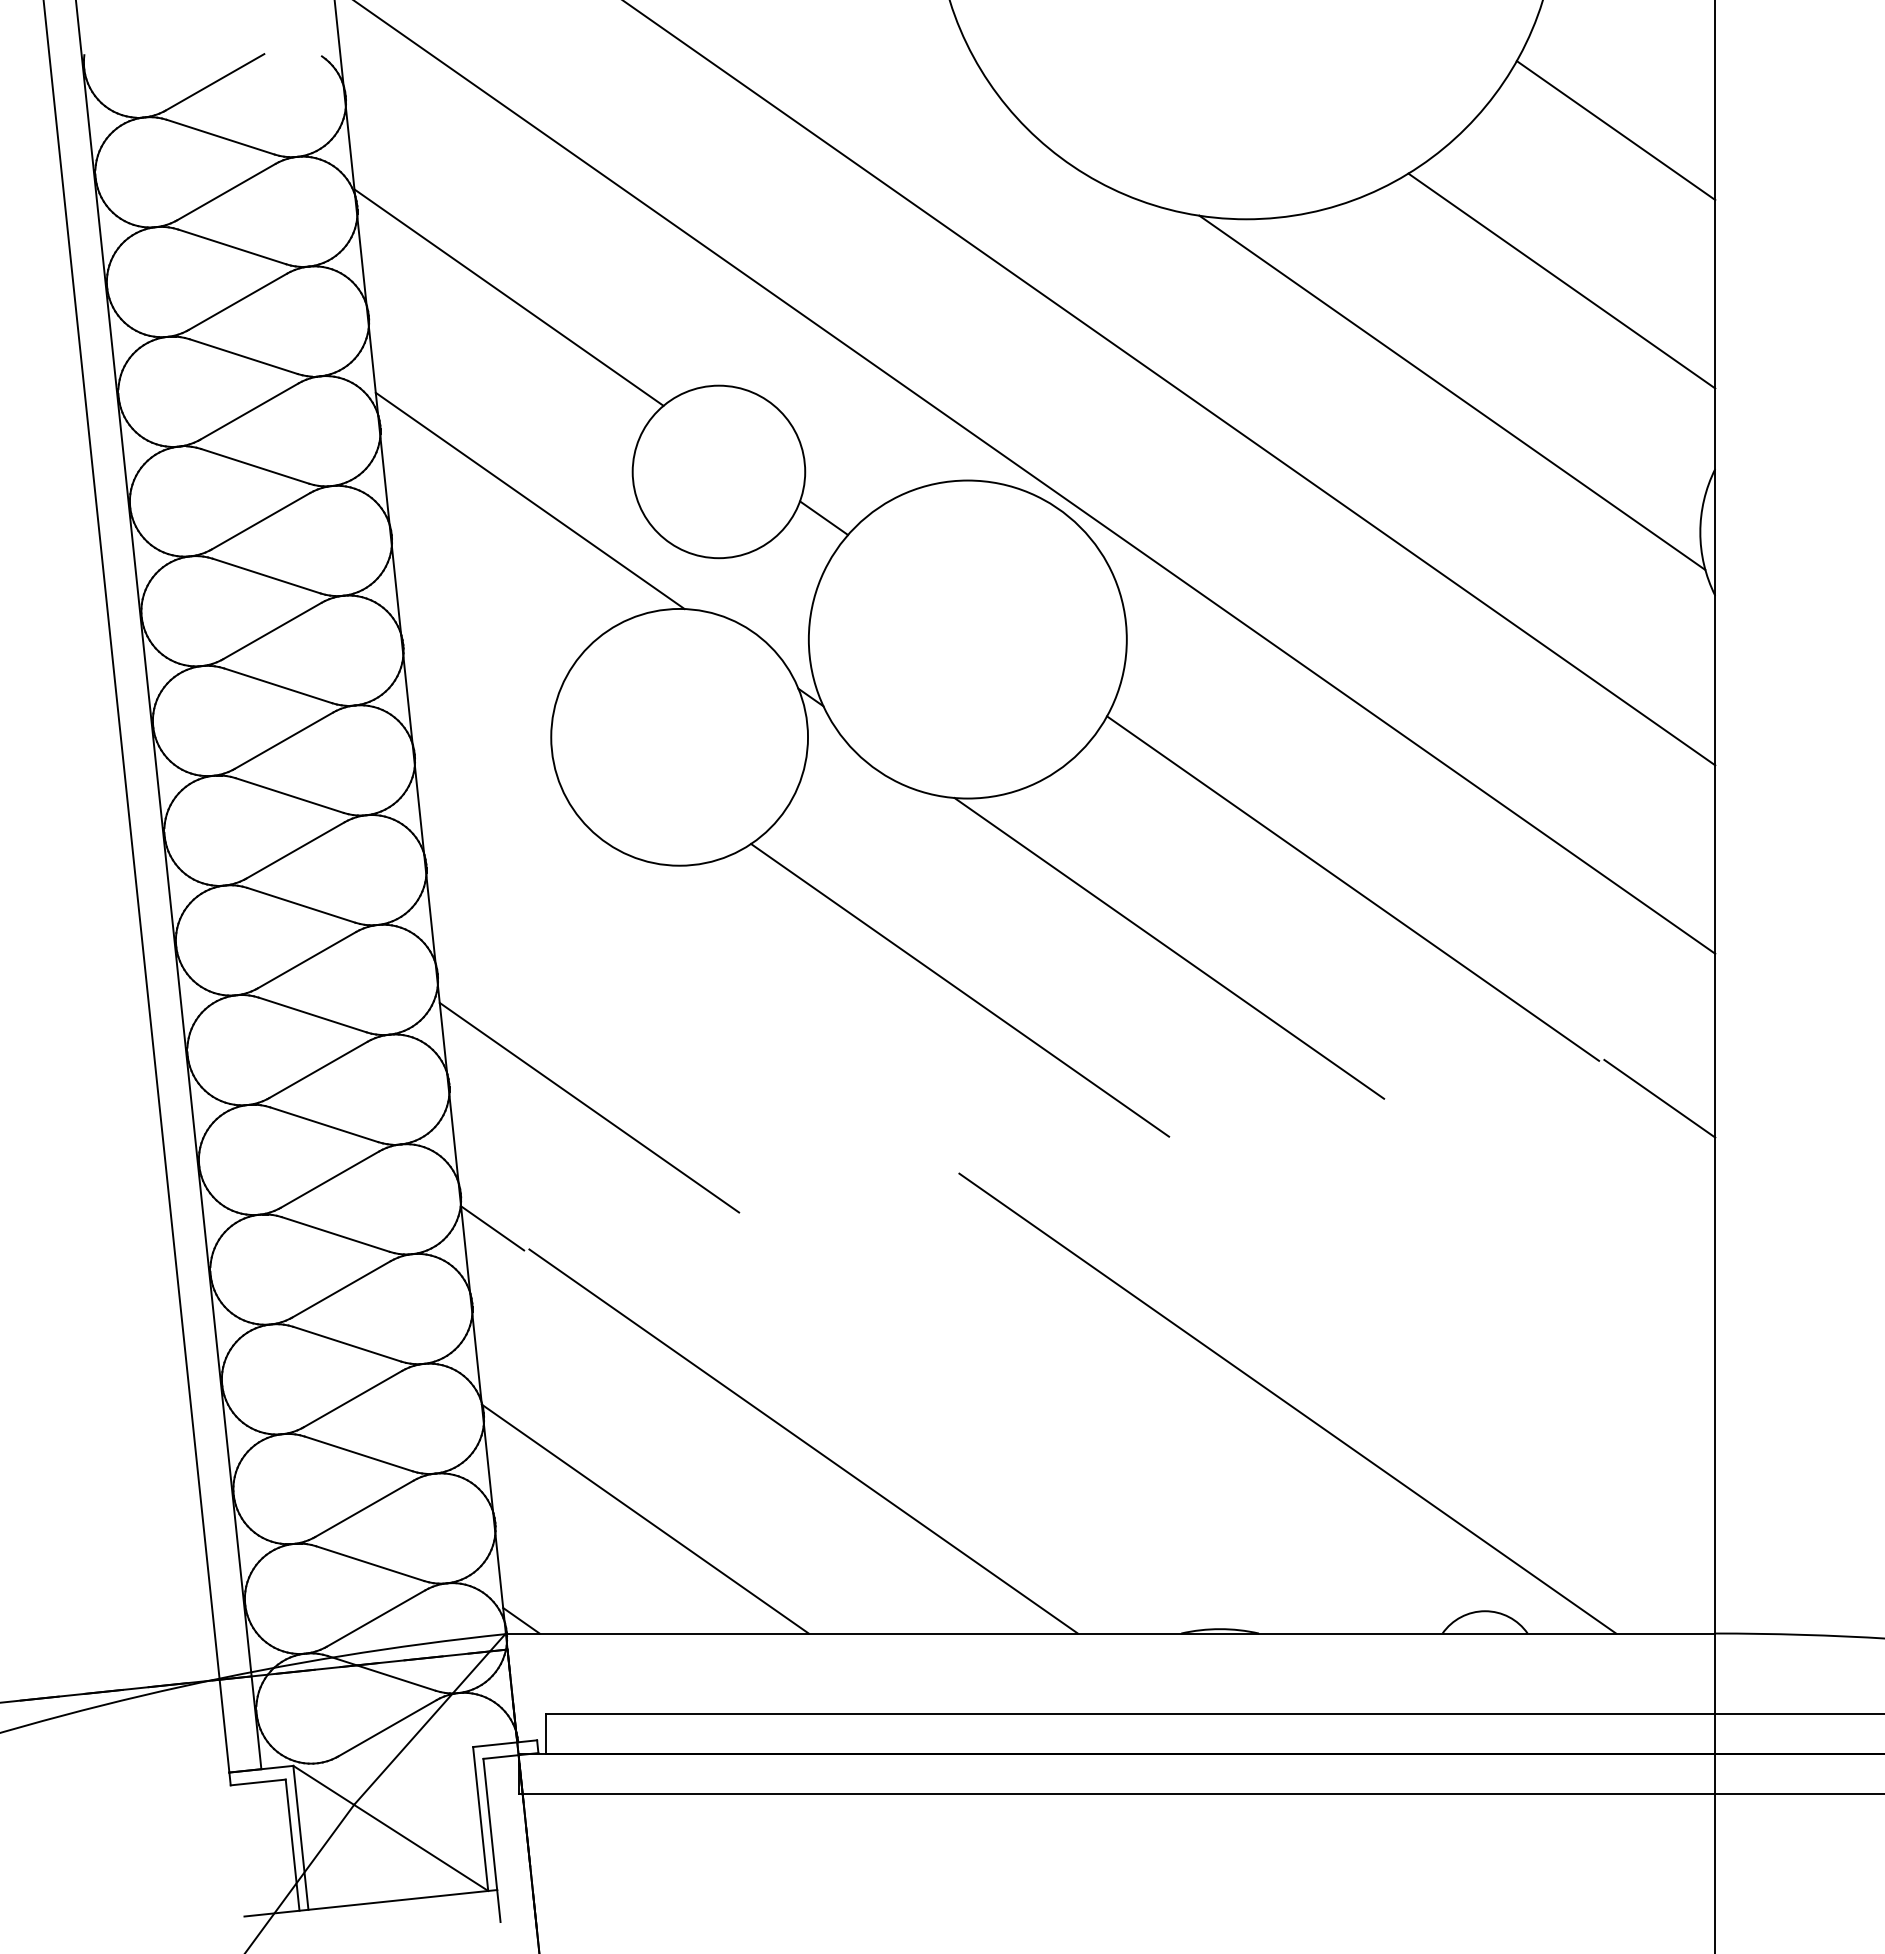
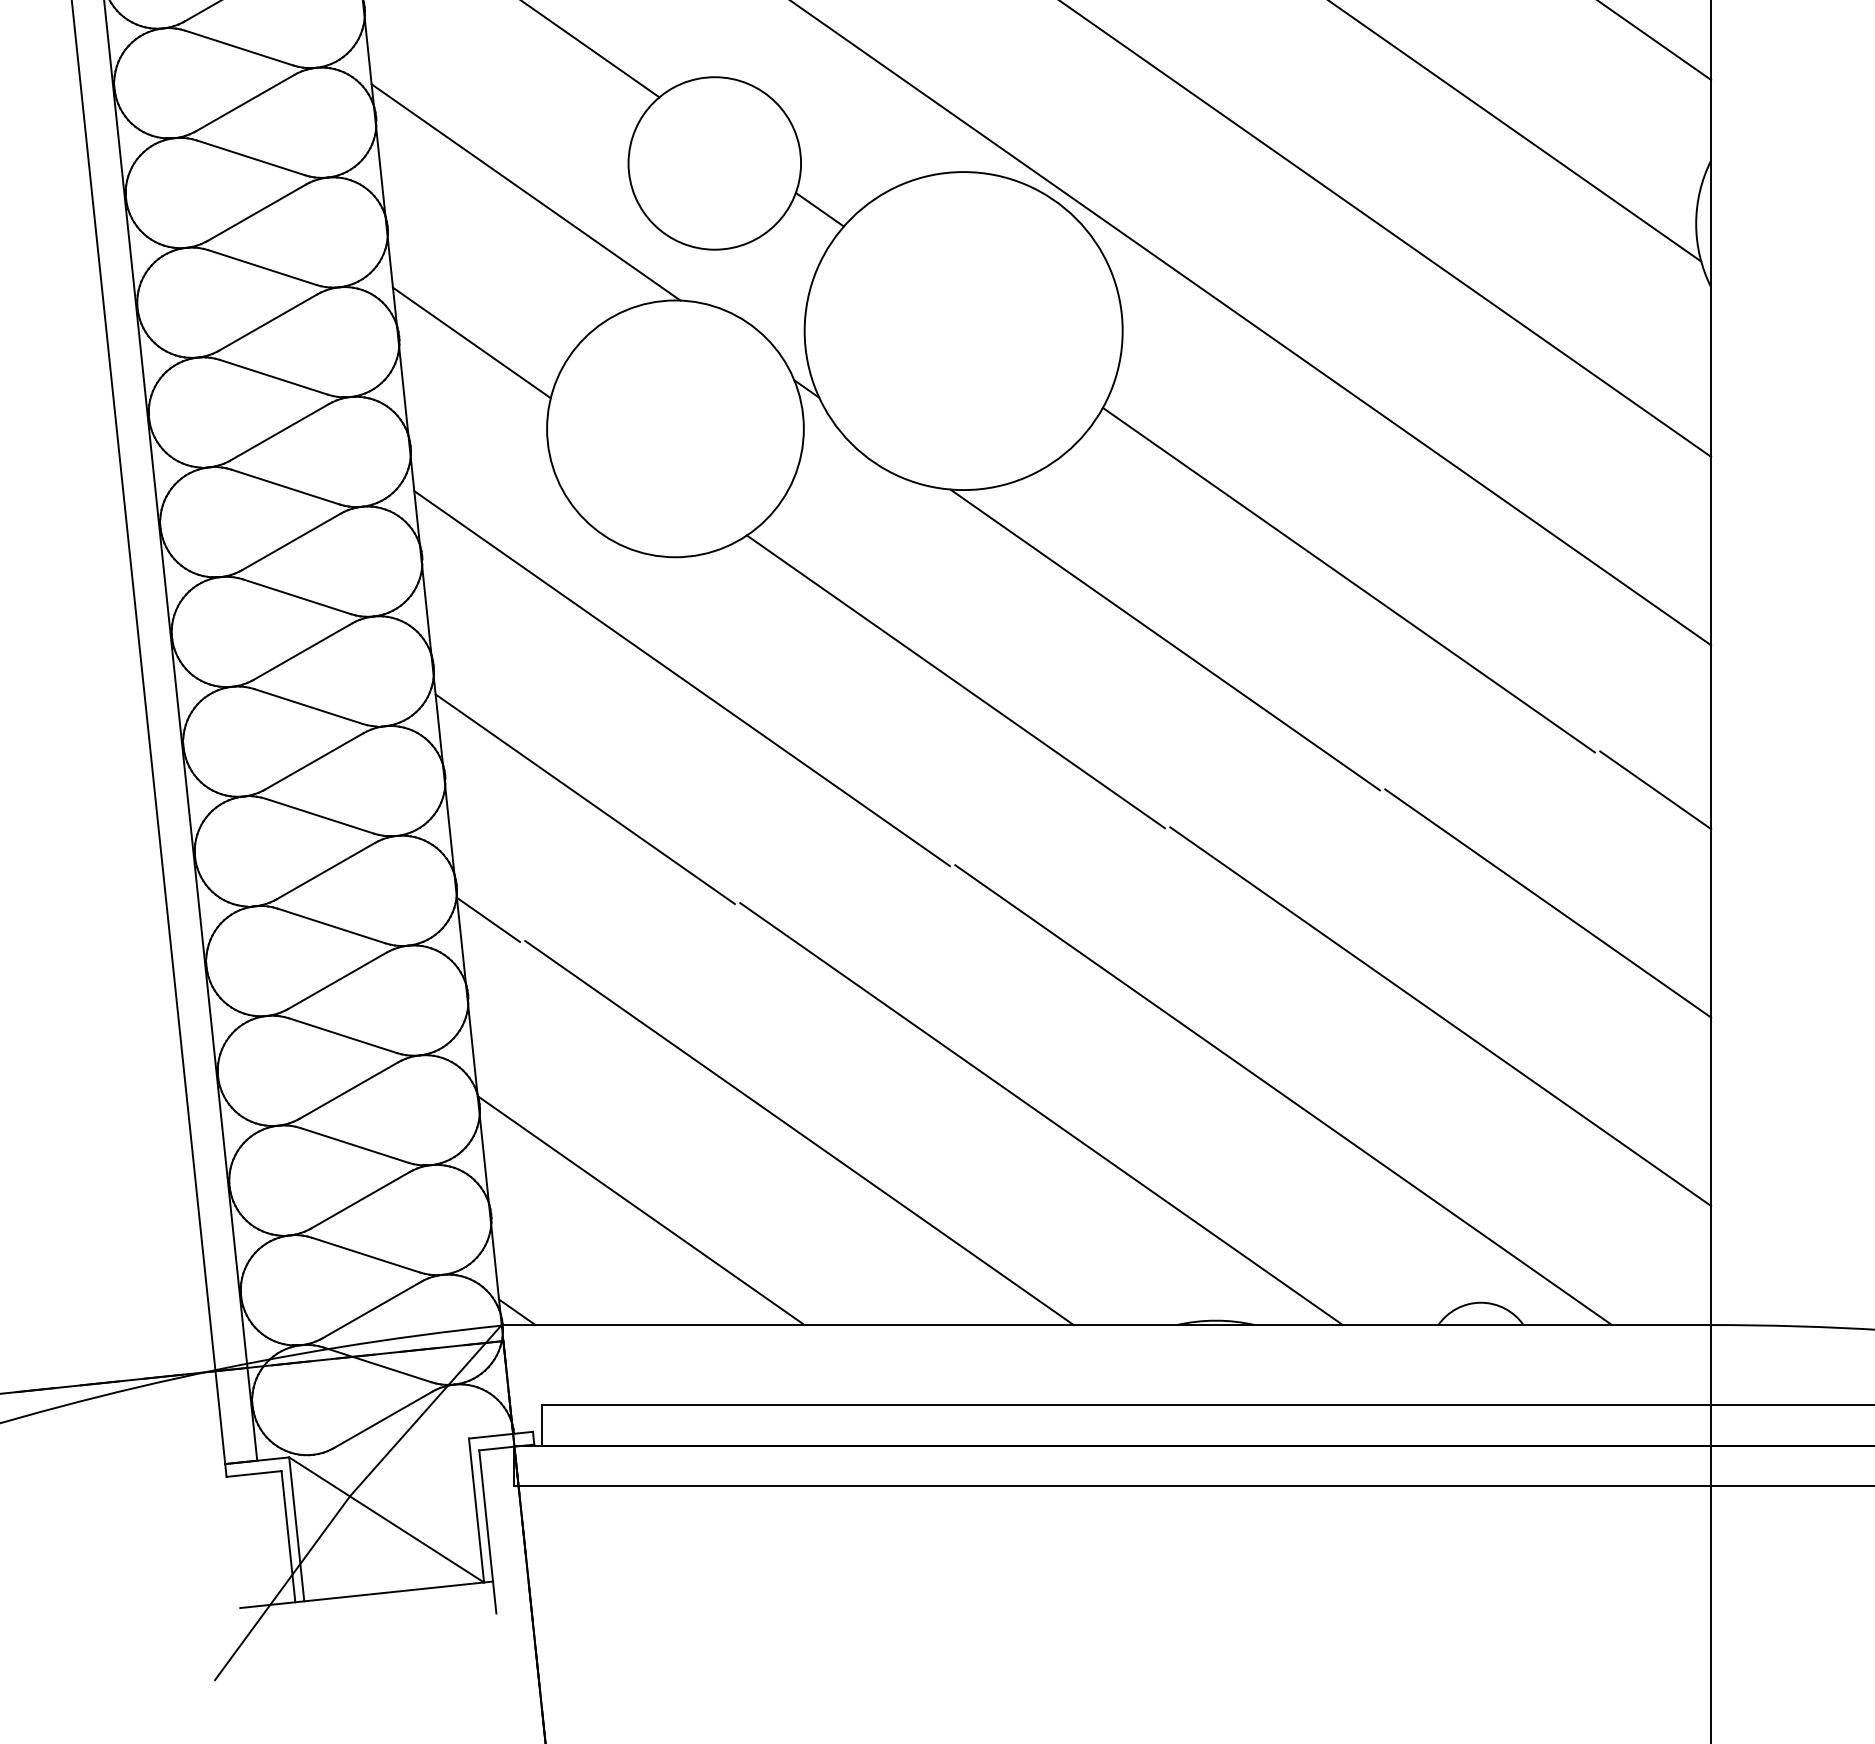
line: (475, 651) -> (471, 343), added
line: (686, 986) -> (682, 678), added
line: (1552, 1211) -> (1548, 903), added
line: (1444, 1324) -> (1440, 1016), added
line: (1045, 1422) -> (1041, 1114), added

